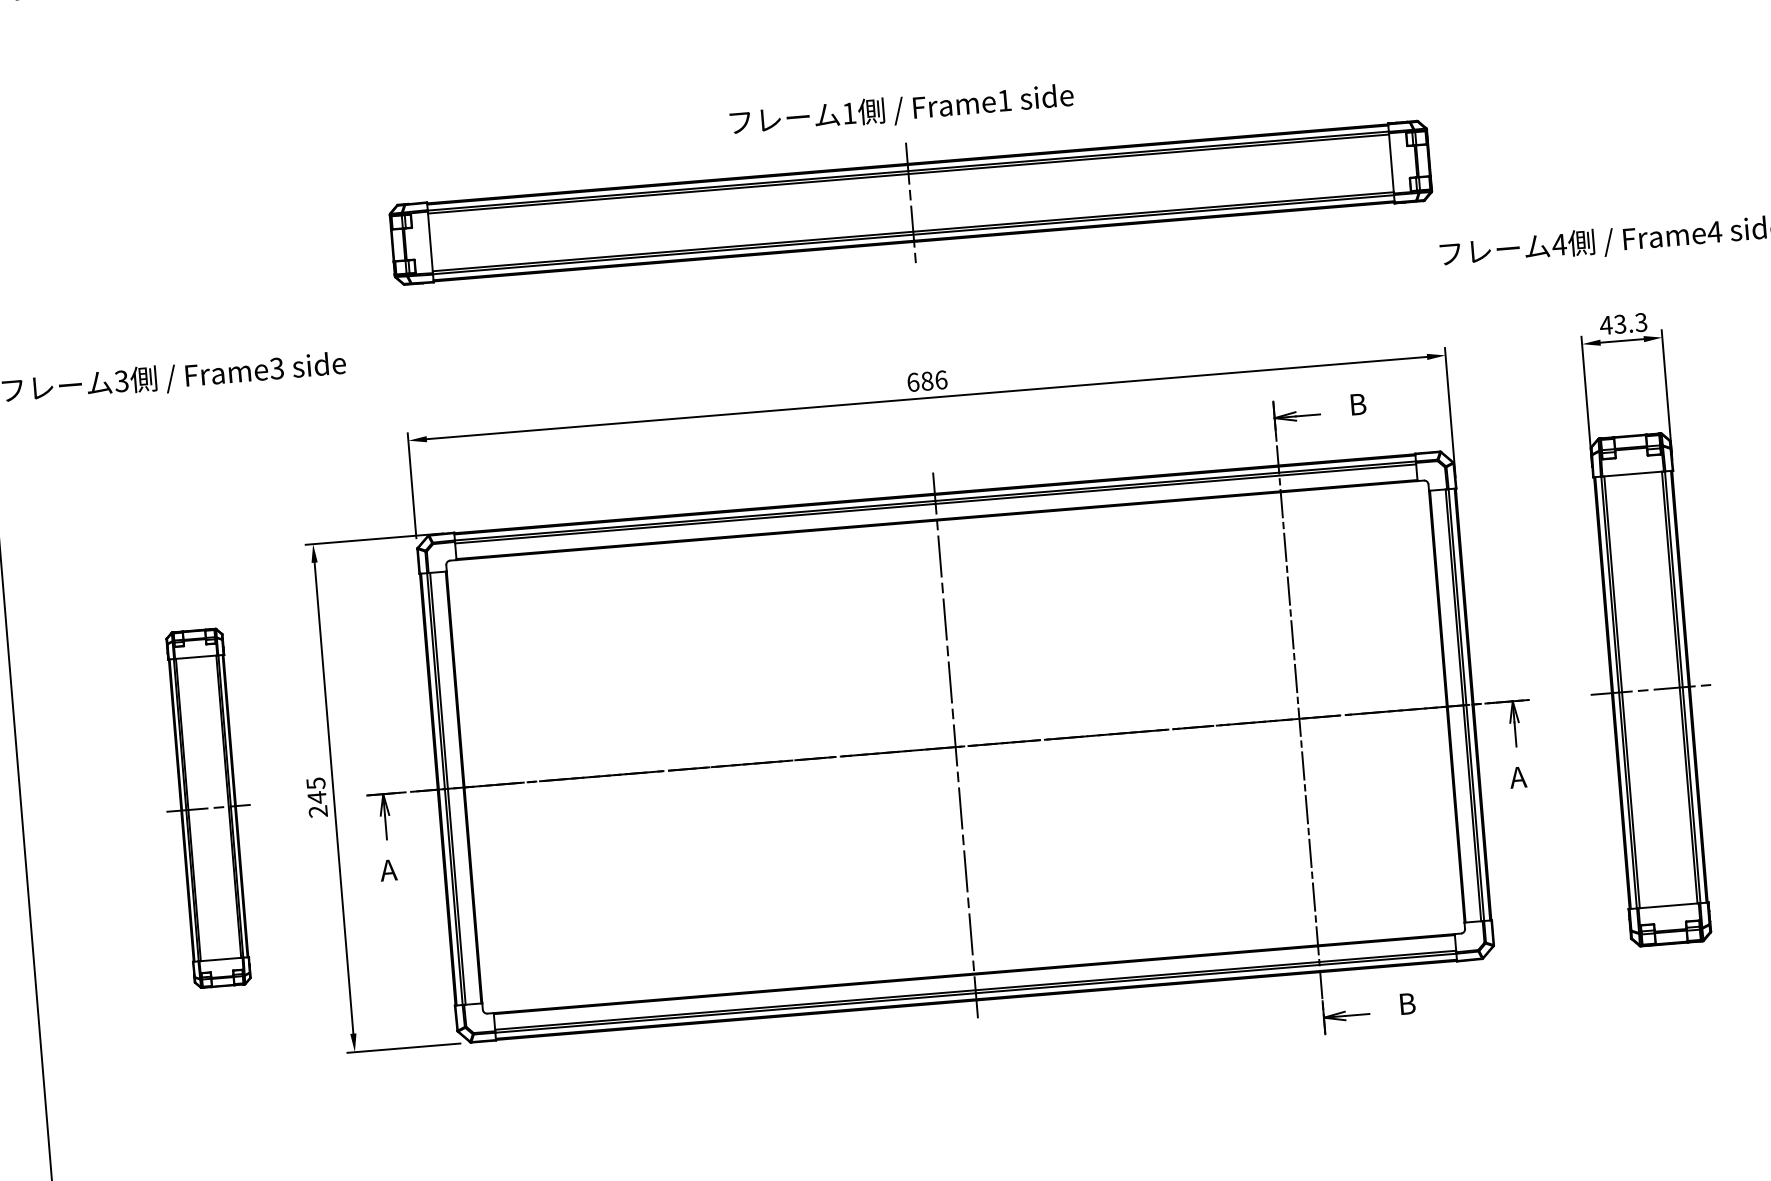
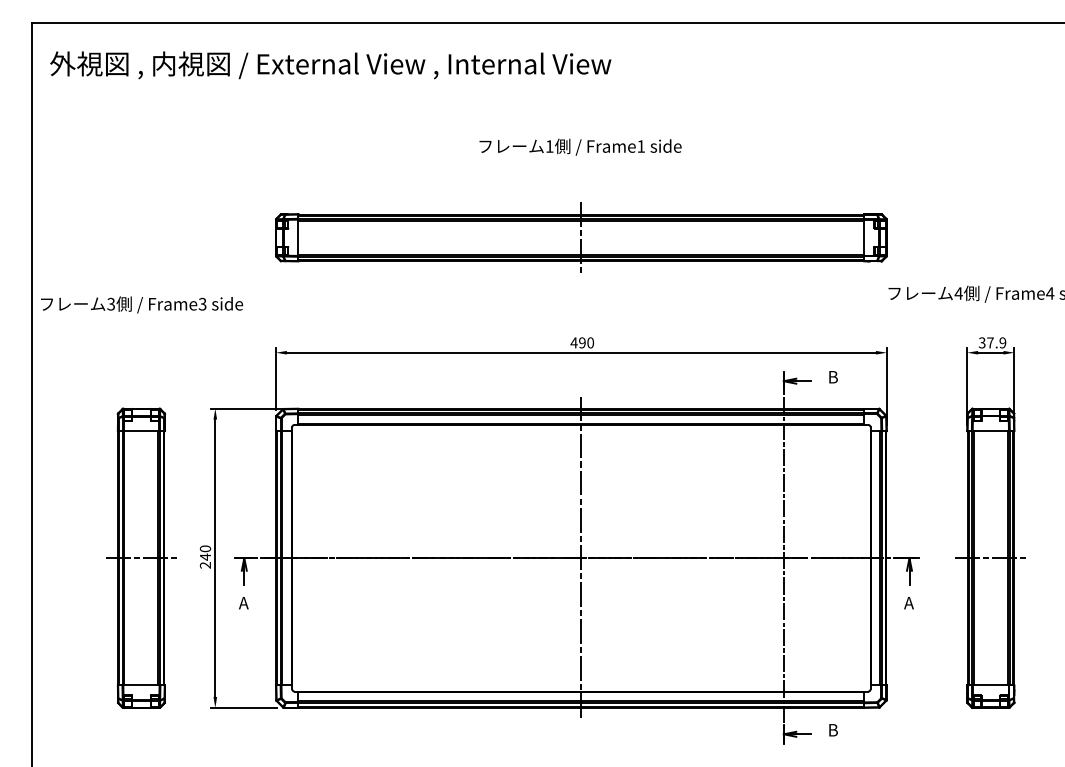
text: (901, 109) -> (580, 146), moved
text: (1623, 323) -> (992, 342), 43.3 -> 37.9
text: (927, 380) -> (582, 342), 686 -> 490
text: (314, 783) -> (204, 548), 245 -> 240
part: (208, 807) -> (141, 557), size x1.43

